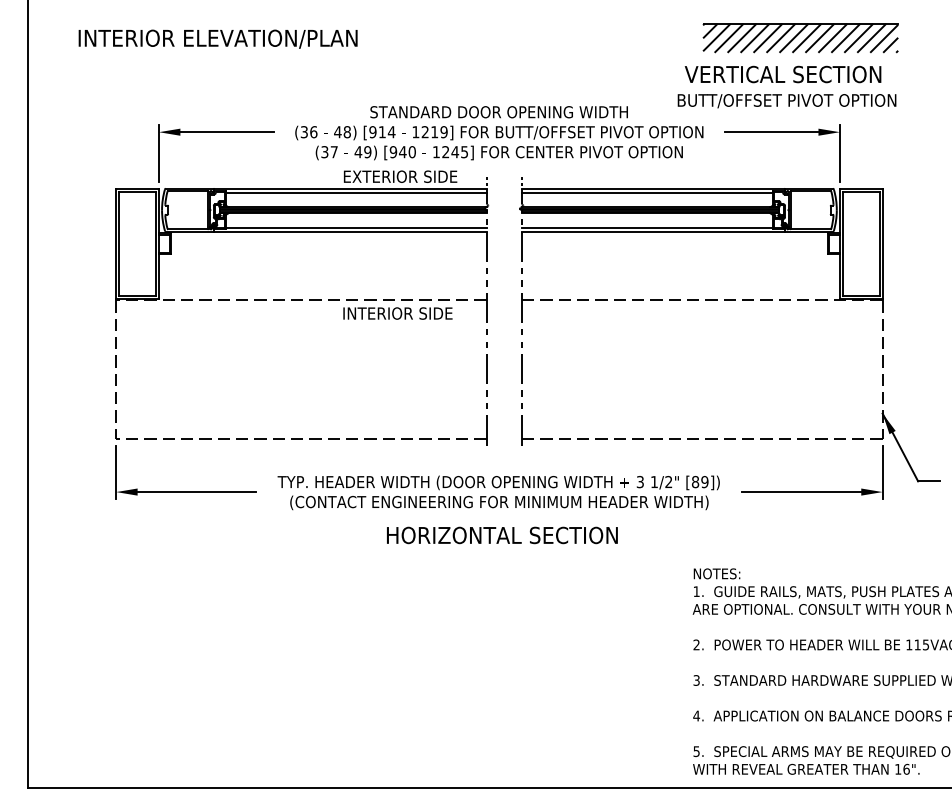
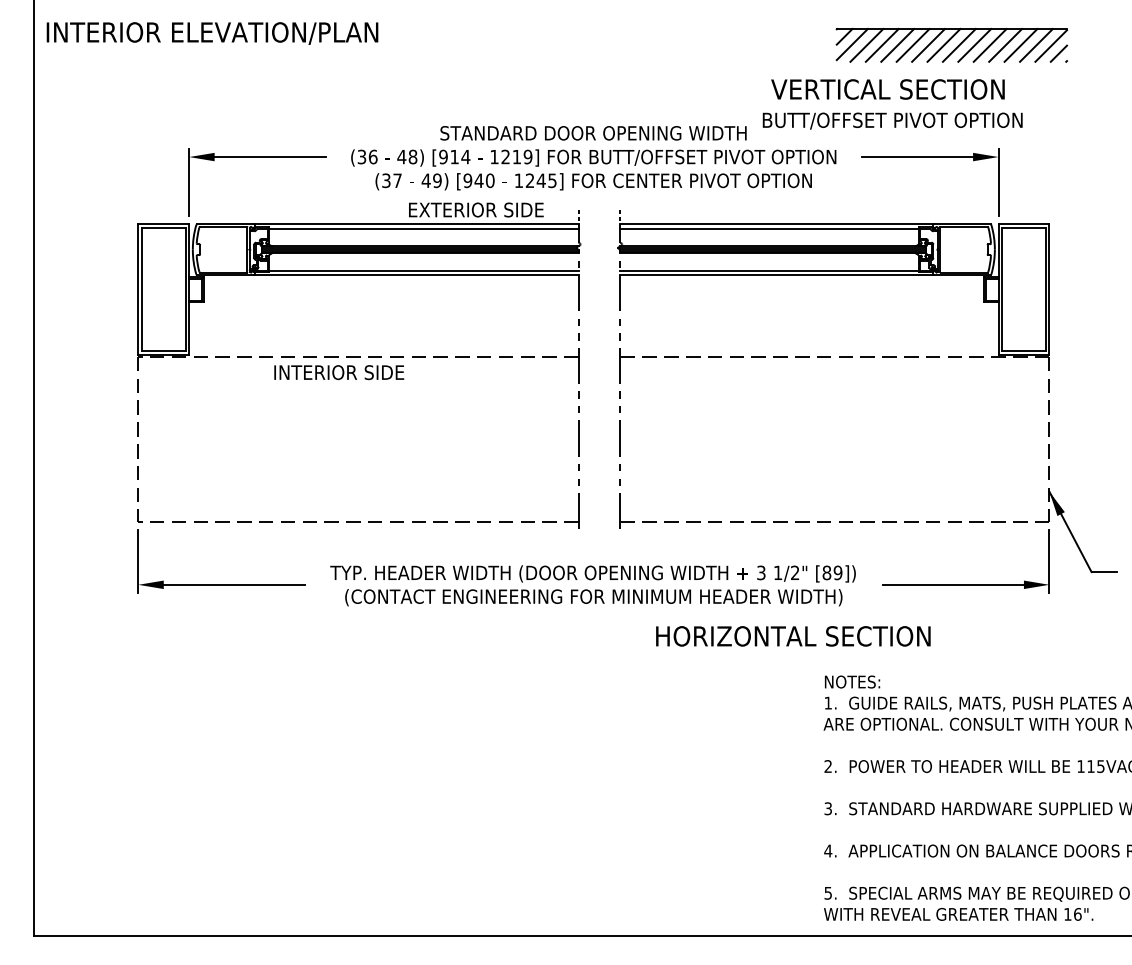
text: (218, 39) -> (212, 33), moved
text: (786, 87) -> (892, 104), moved
text: (398, 313) -> (339, 372), moved
text: (502, 535) -> (793, 636), moved

